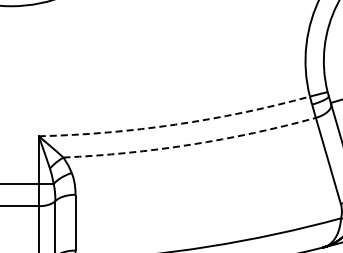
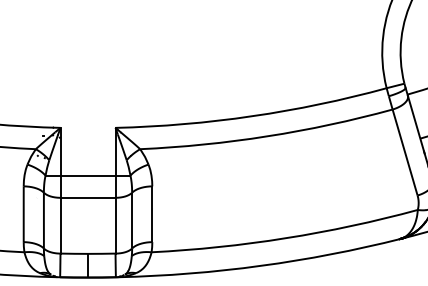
arc: (175, 124) -> (252, 116), dashed -> solid
arc: (190, 144) -> (267, 136), dashed -> solid

